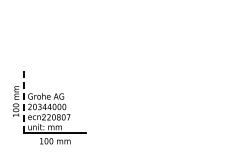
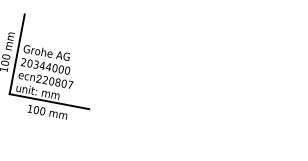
line: (23, 101) -> (16, 53), dashed -> solid

